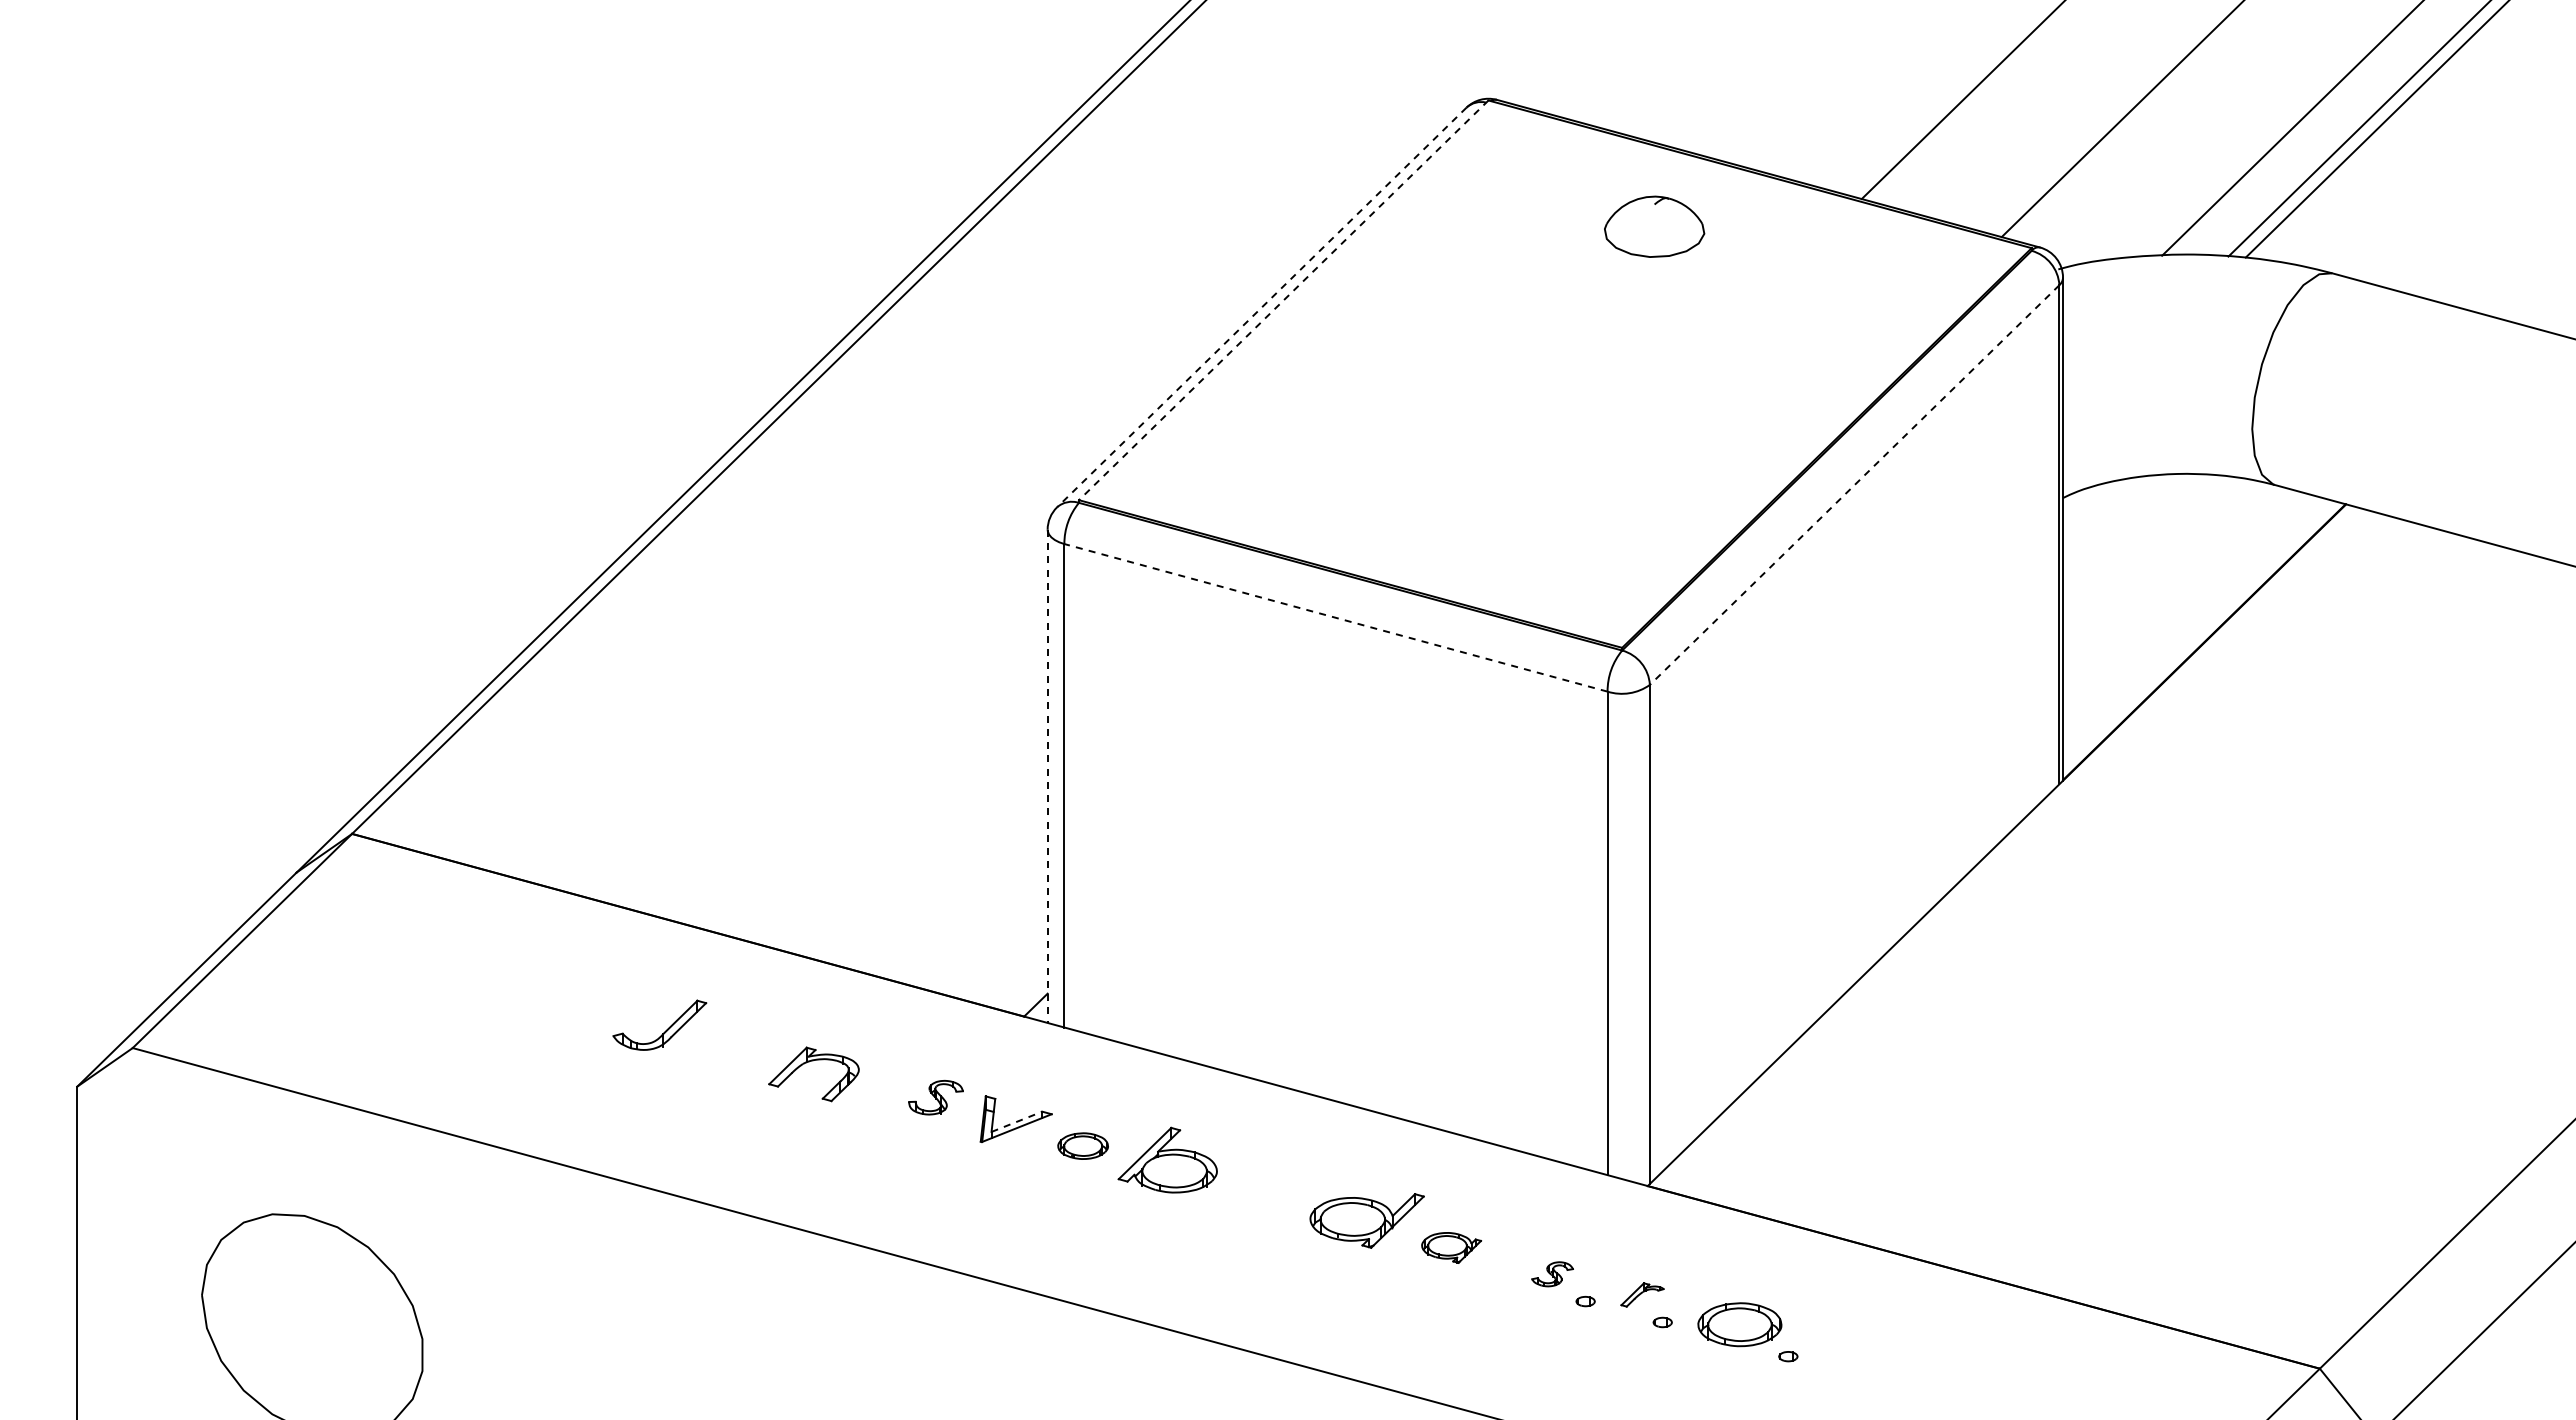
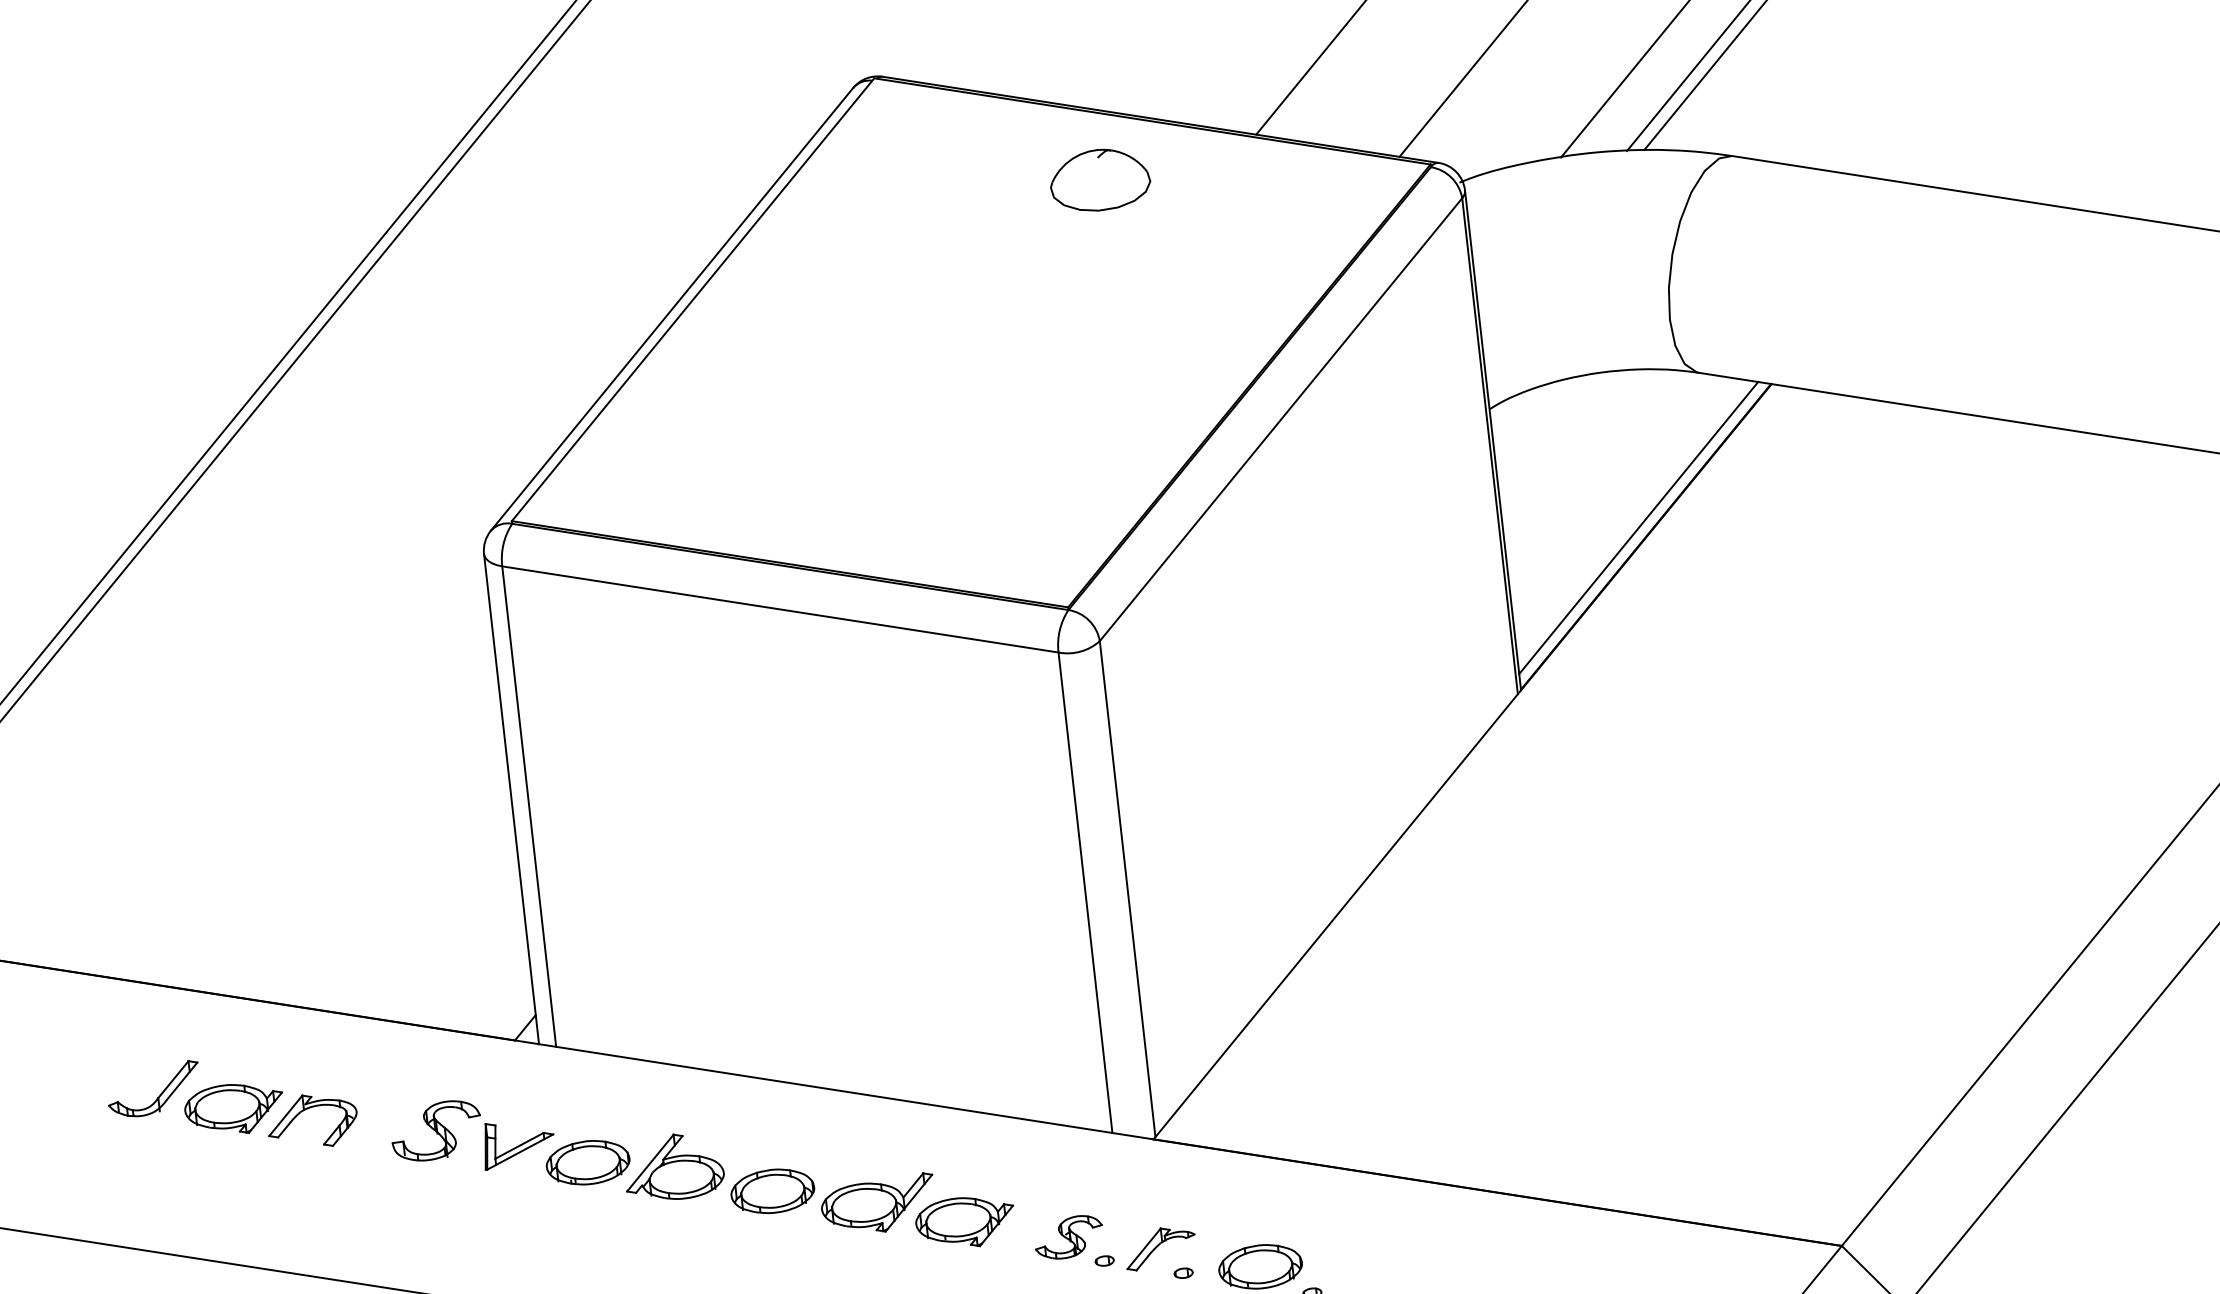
part: (1654, 226) -> (1100, 179), moved
line: (1283, 300) -> (692, 299), dashed -> solid
line: (1261, 307) -> (671, 309), dashed -> solid
line: (1854, 485) -> (1280, 420), dashed -> solid
line: (1335, 617) -> (779, 609), dashed -> solid
line: (2198, 632) -> (1639, 527), added
line: (1047, 776) -> (511, 799), dashed -> solid
part: (737, 1053) -> (234, 1109), added
part: (935, 1097) -> (435, 1130), size x1.67
line: (1017, 1121) -> (520, 1145), dashed -> solid
part: (1082, 1145) -> (587, 1162), size x1.67
part: (1263, 1194) -> (772, 1190), added
part: (1451, 1247) -> (965, 1222), size x1.67
part: (1552, 1274) -> (1068, 1237), size x1.67
part: (1642, 1294) -> (1160, 1247), size x1.67

